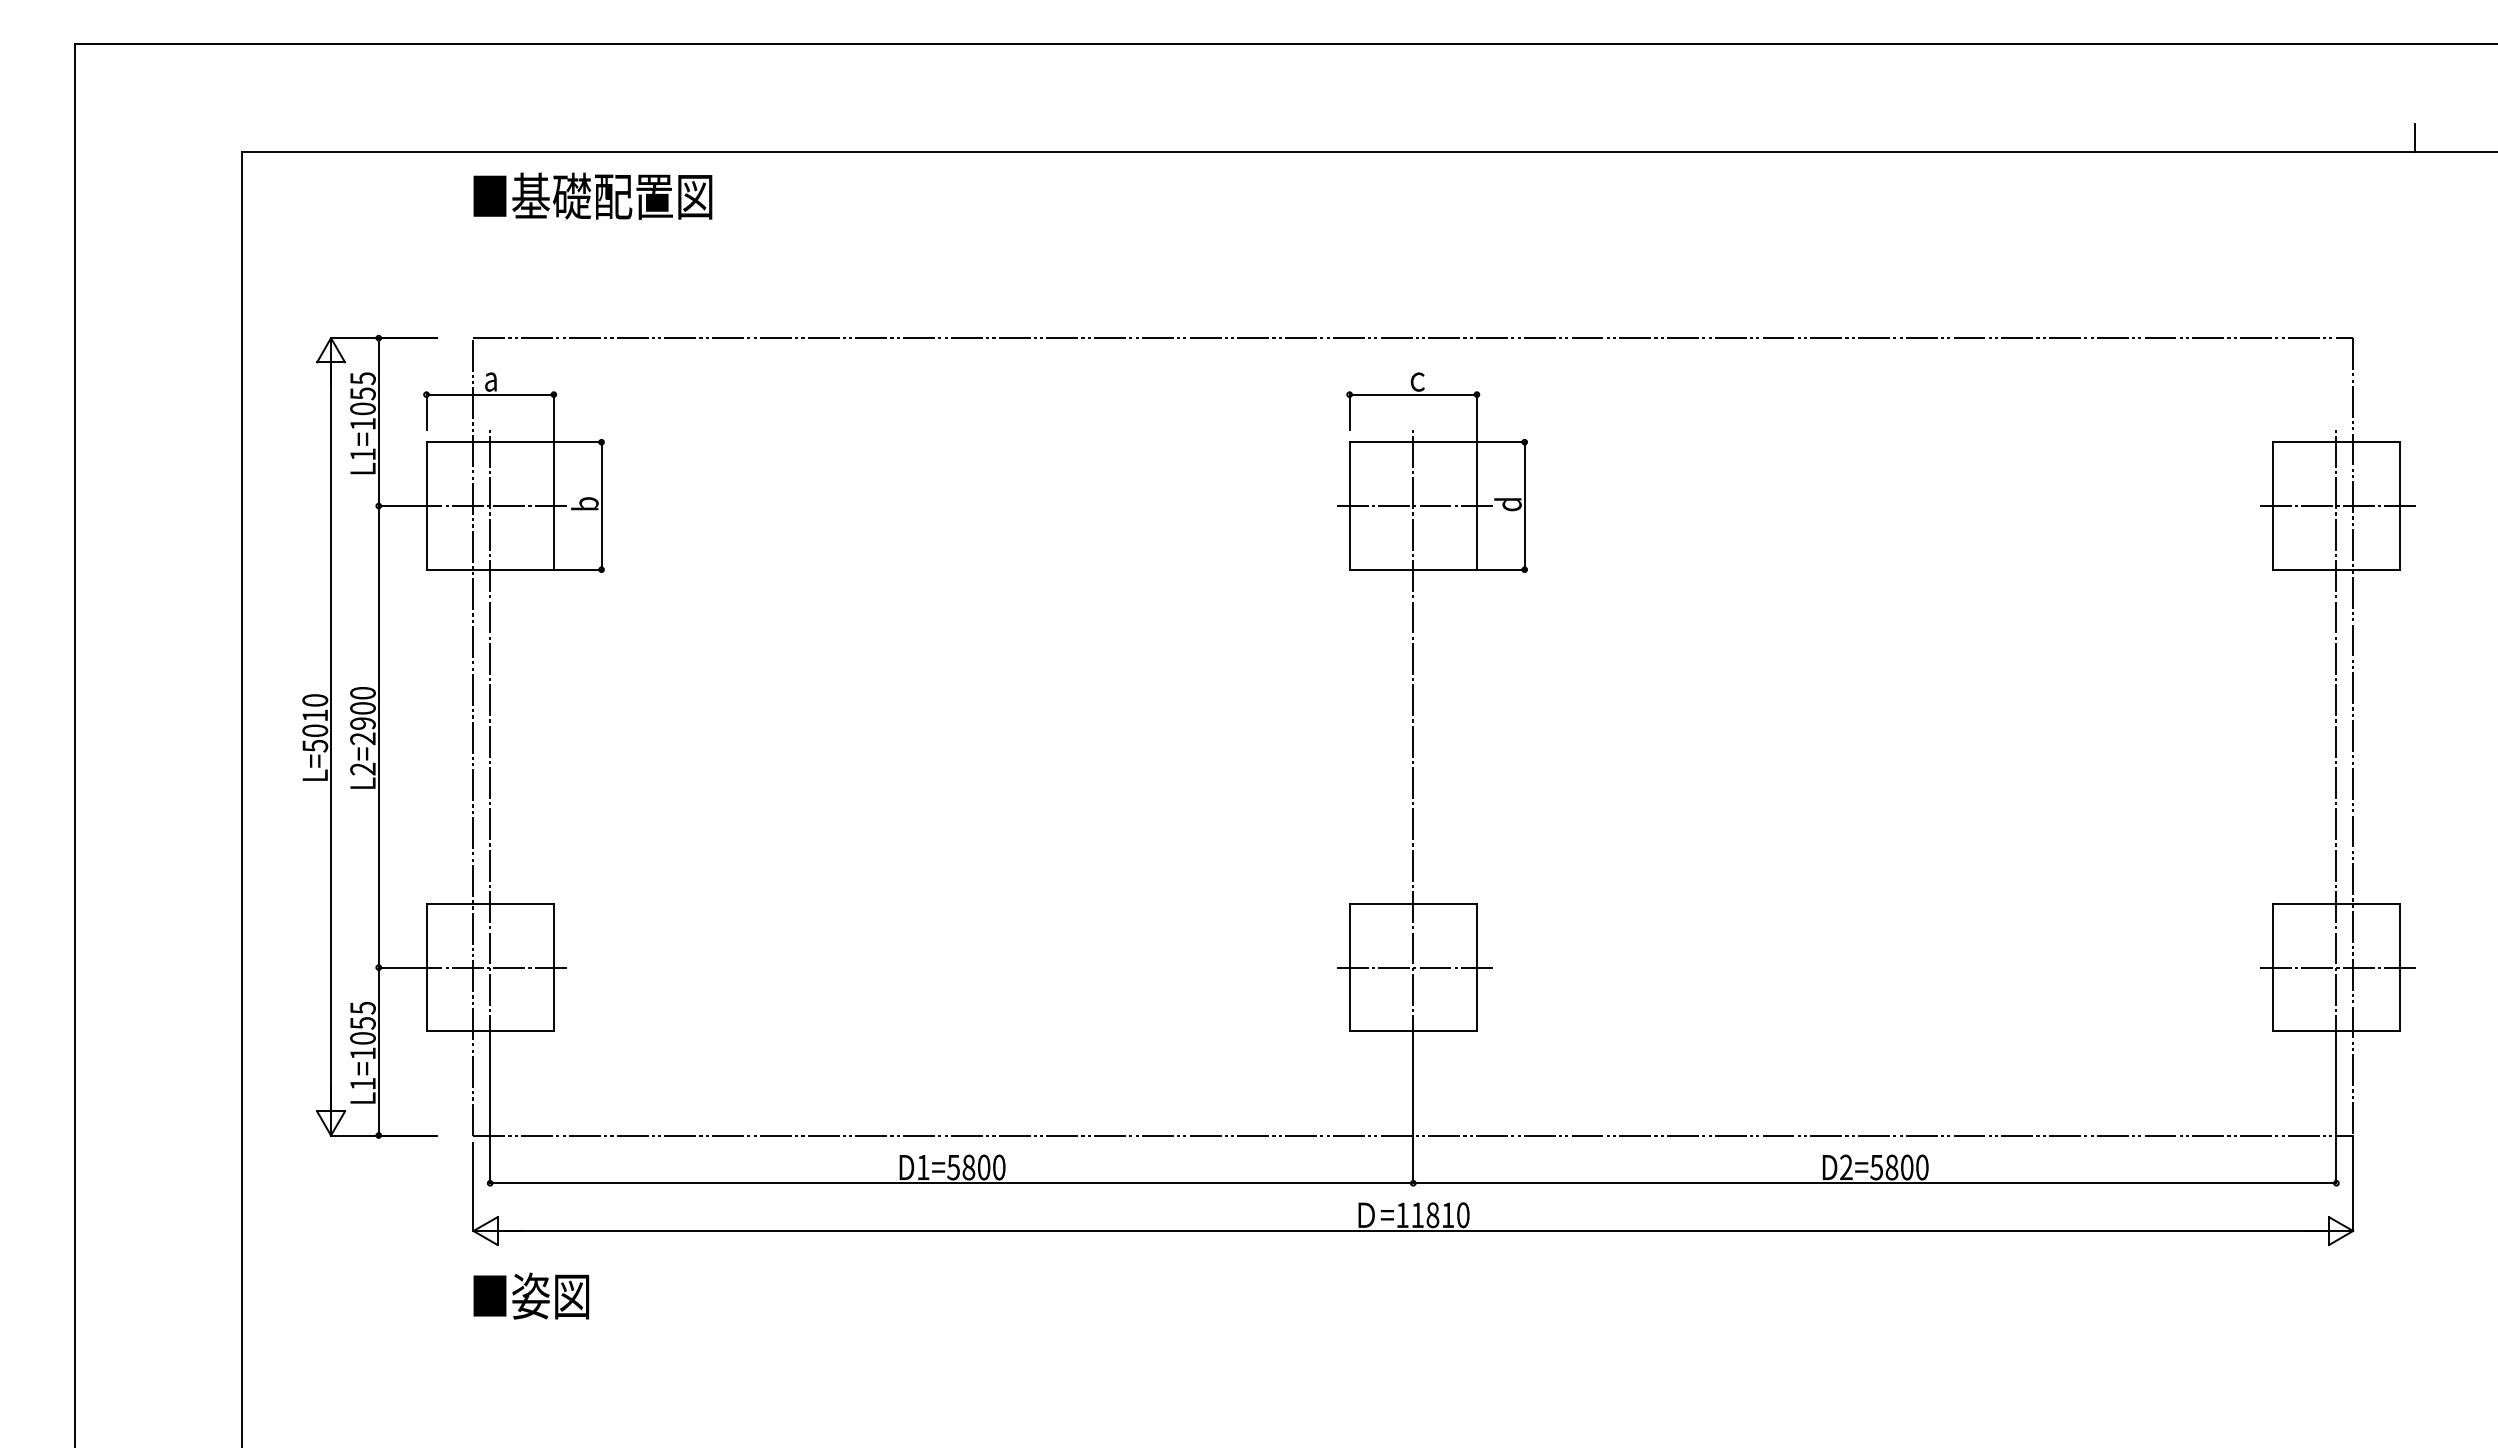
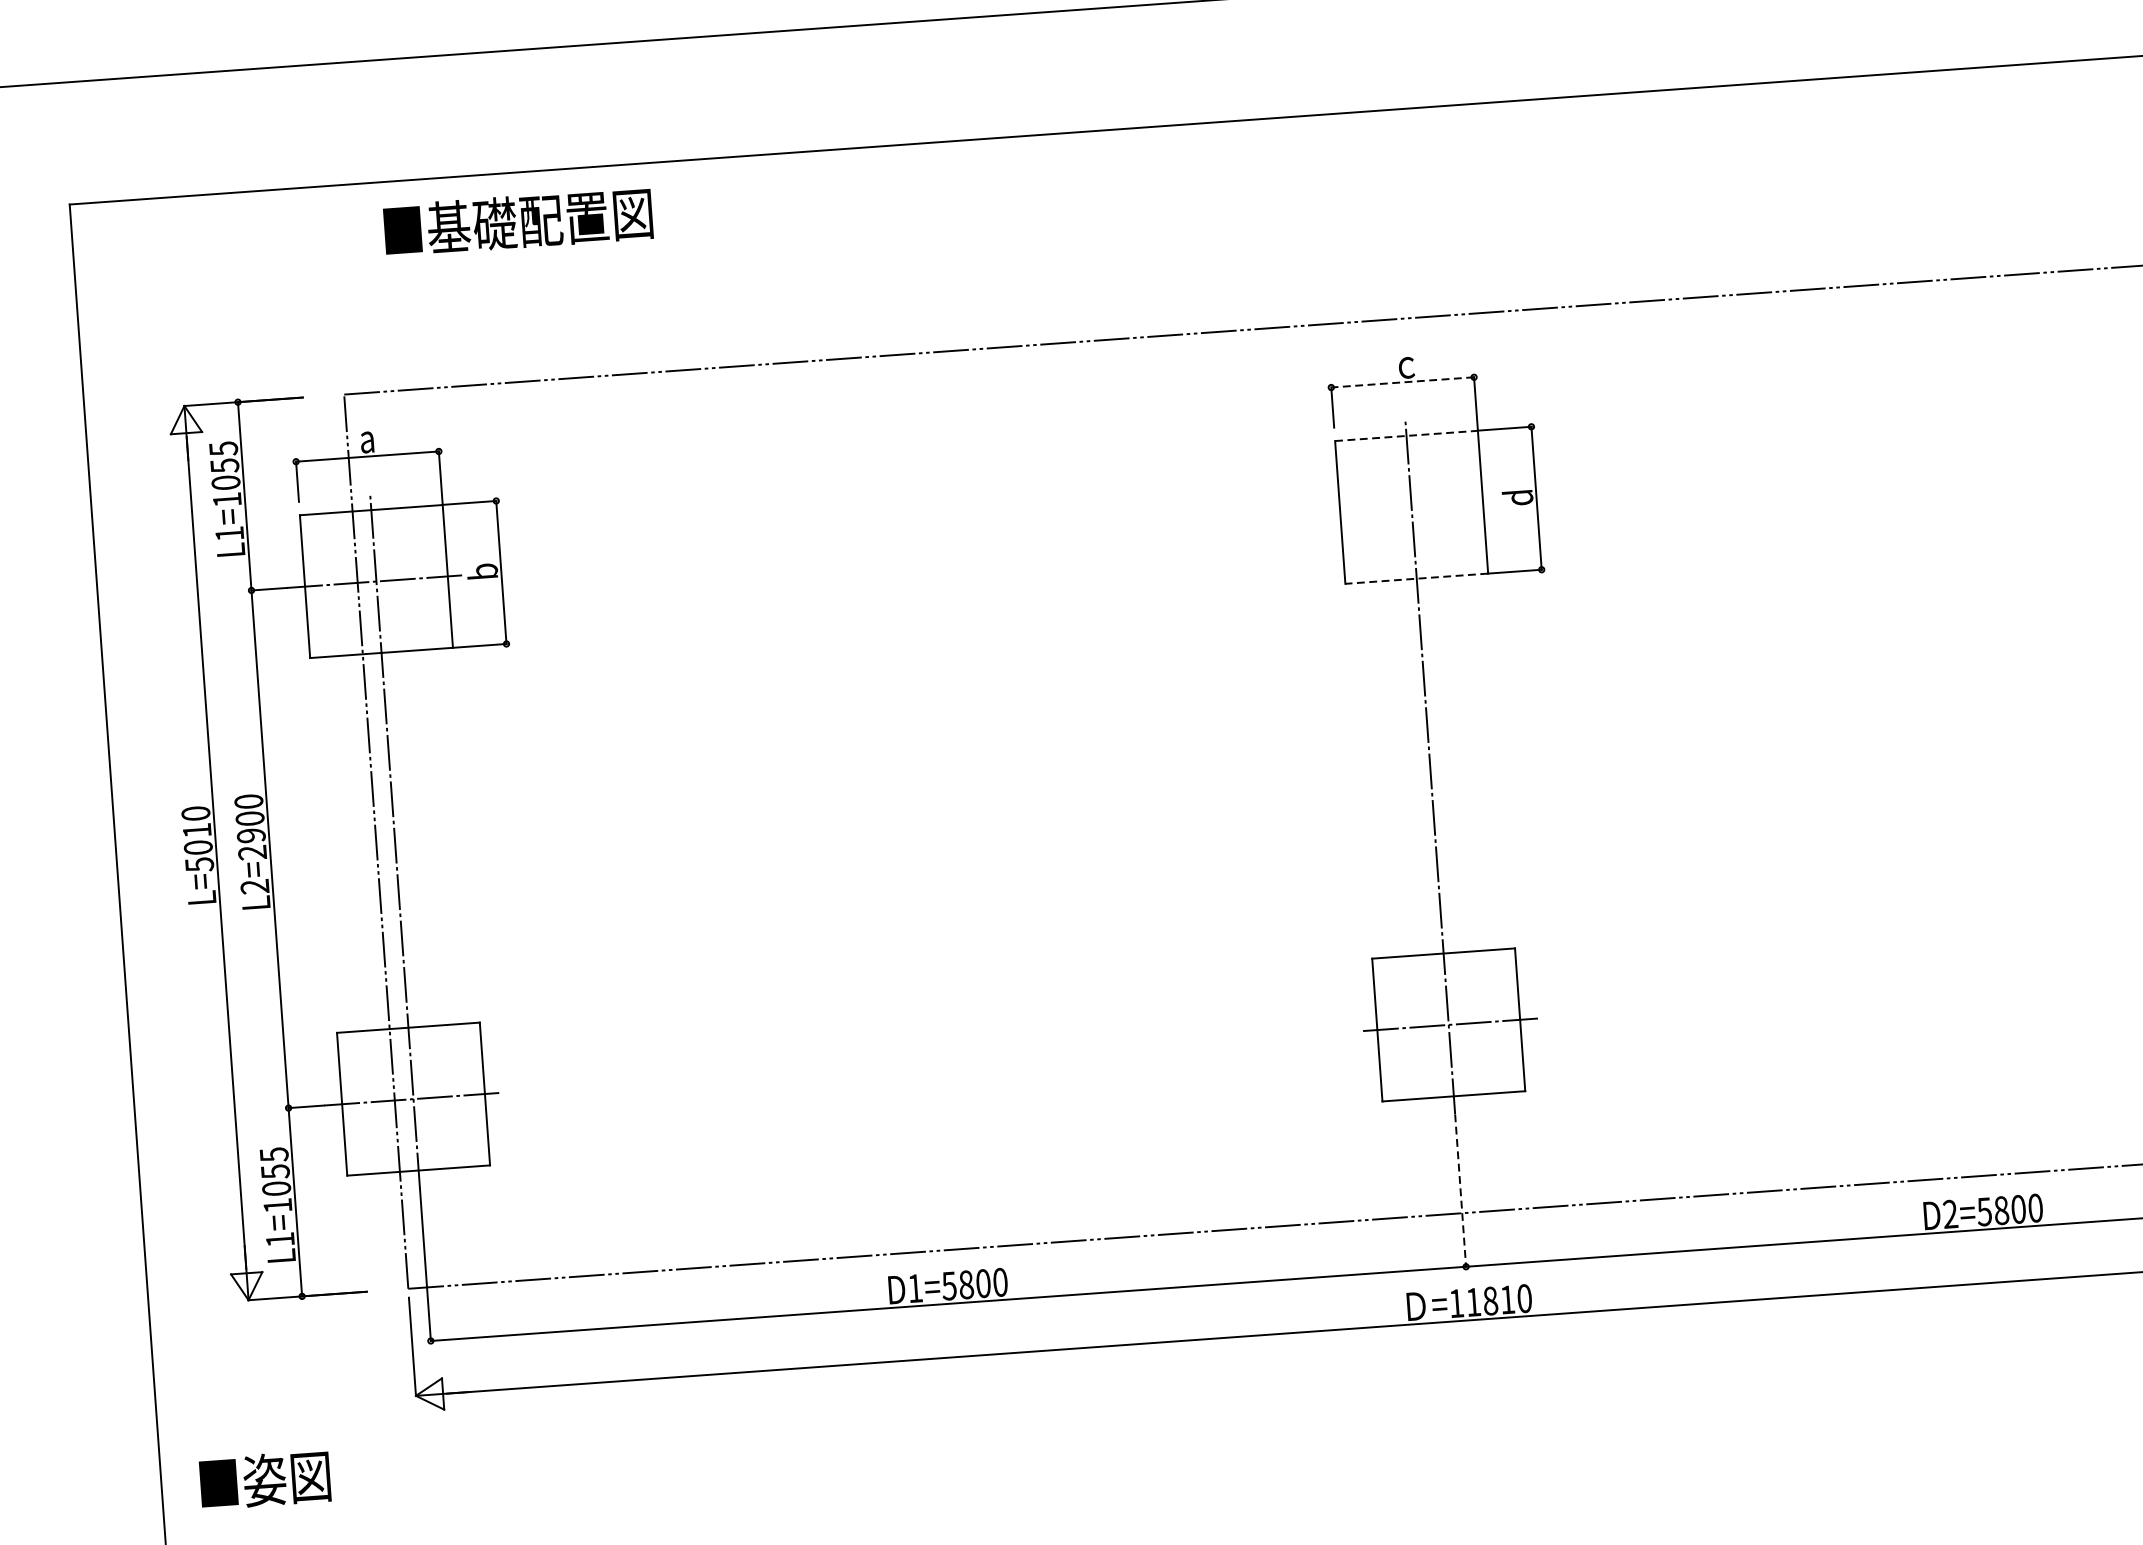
text: (592, 195) -> (517, 221), moved
line: (1413, 394) -> (1402, 382), solid -> dashed
line: (1413, 442) -> (1406, 436), solid -> dashed
line: (1412, 506) -> (1410, 507), removed
line: (1413, 569) -> (1416, 578), solid -> dashed
line: (1413, 1115) -> (1460, 1190), solid -> dashed
text: (531, 1295) -> (265, 1479), moved

